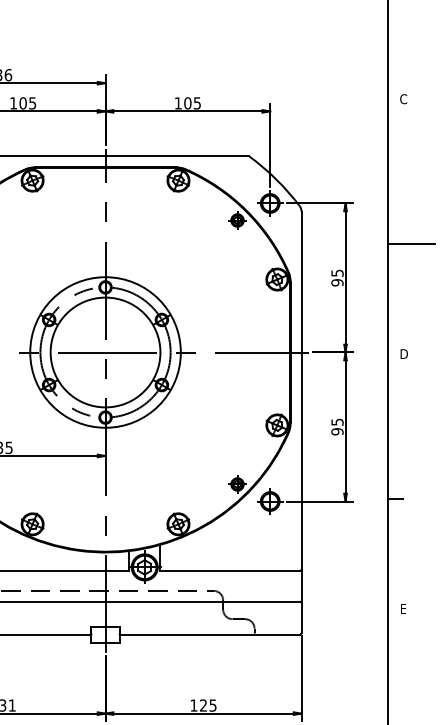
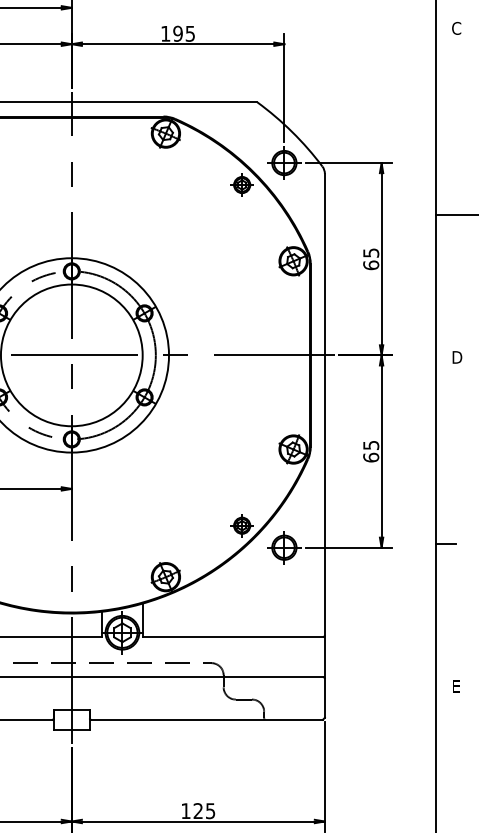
text: (187, 103) -> (177, 34), 105 -> 195
text: (337, 282) -> (371, 265), 95 -> 65
text: (337, 431) -> (371, 457), 95 -> 65

